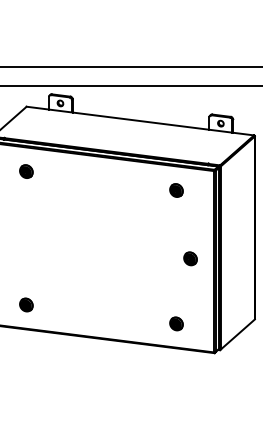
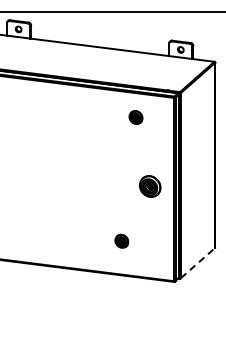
part: (190, 258) -> (150, 186), size x1.6
part: (176, 323) -> (121, 240), moved
line: (237, 334) -> (197, 263), solid -> dashed

